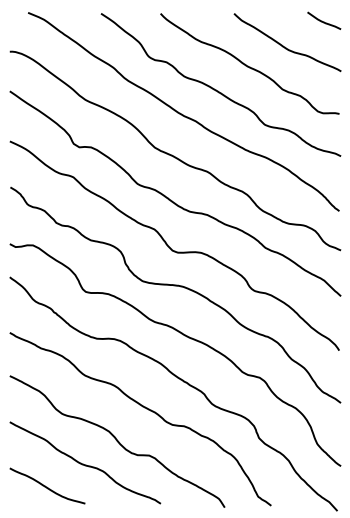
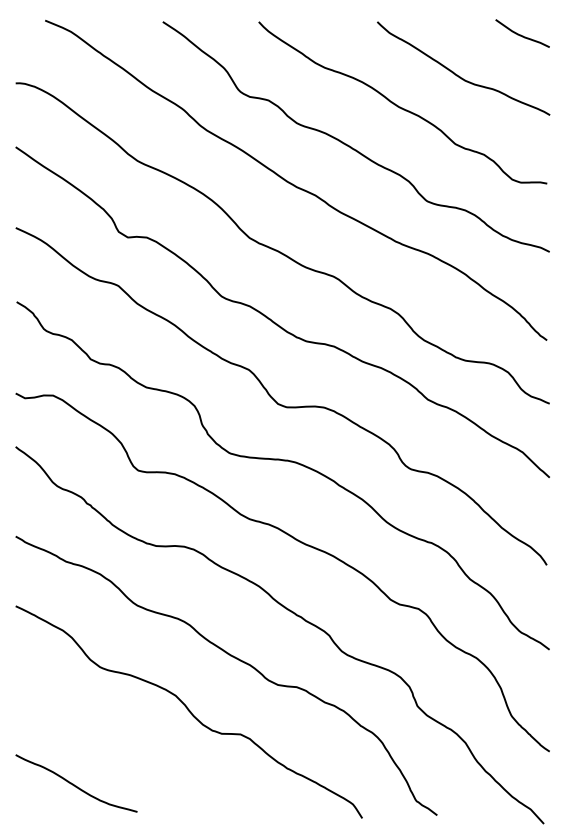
curve: (85, 464) -> (137, 748), removed

